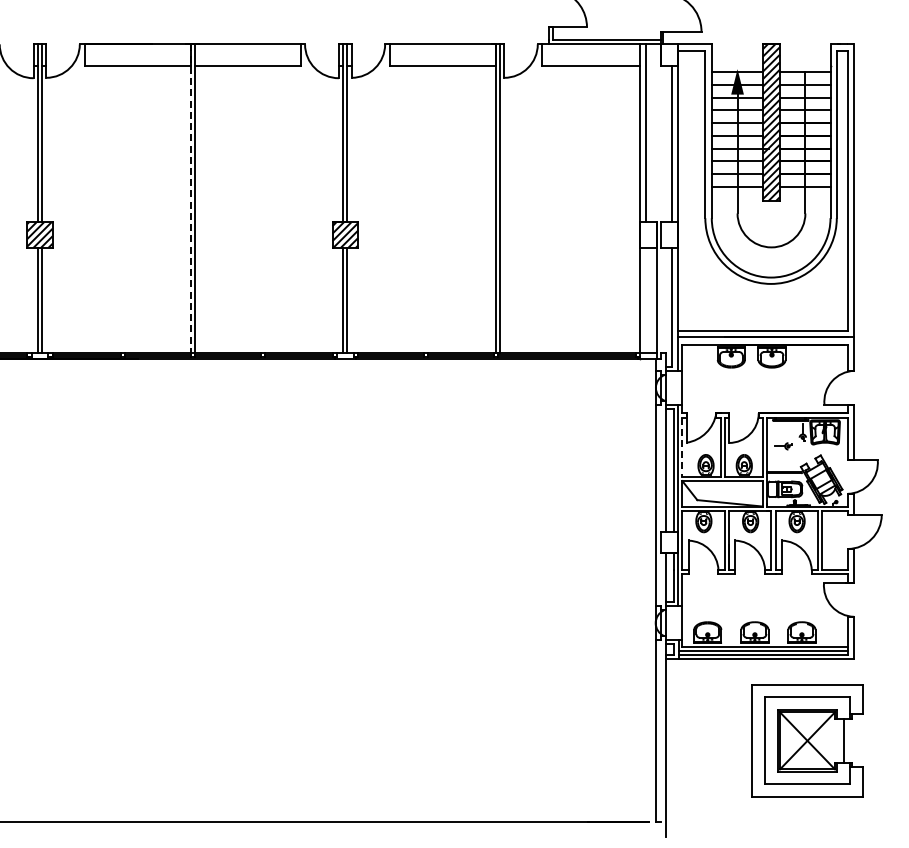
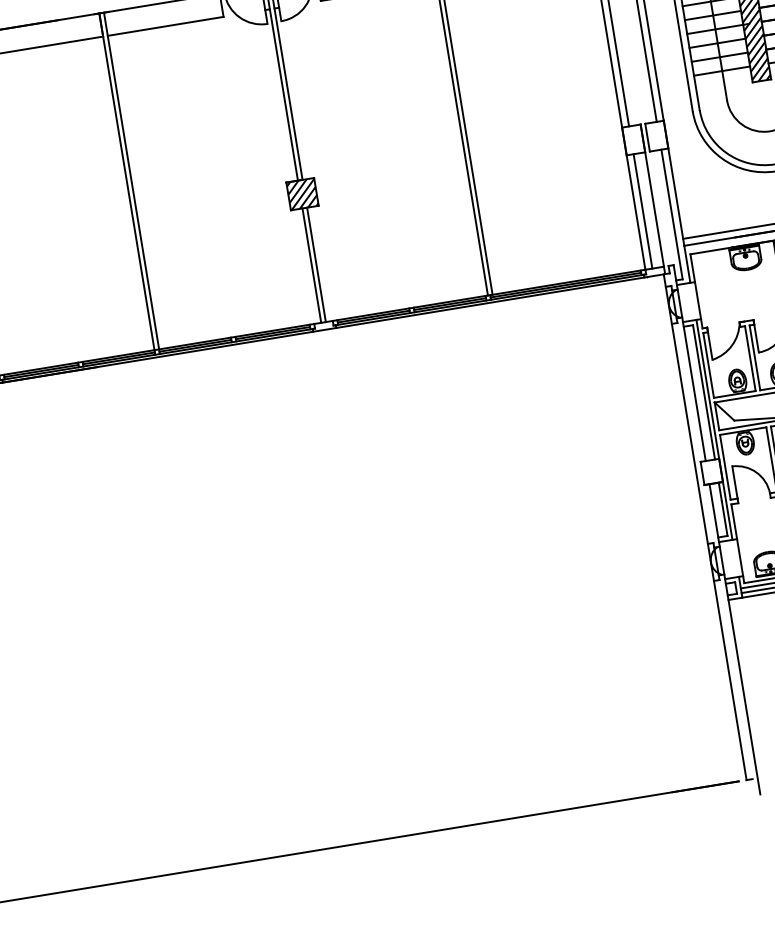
line: (190, 198) -> (126, 181), dashed -> solid
line: (646, 299) -> (642, 210), added
line: (682, 447) -> (708, 365), dashed -> solid

